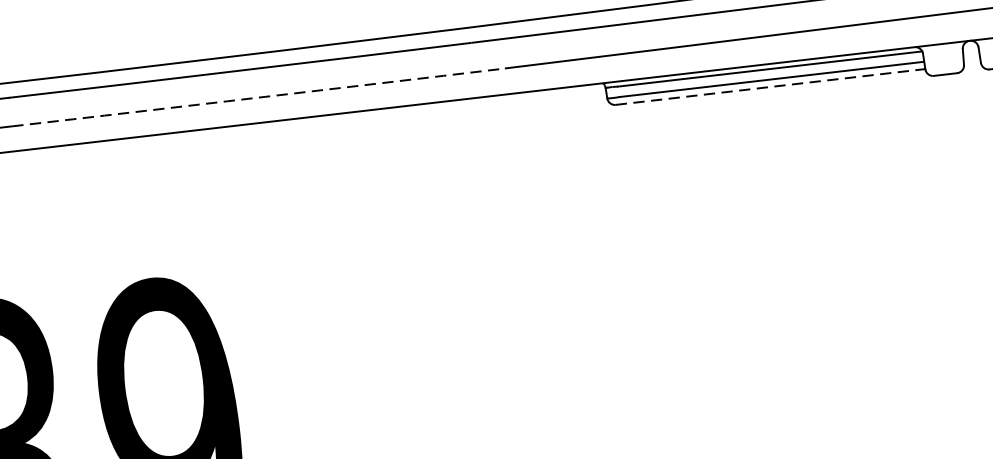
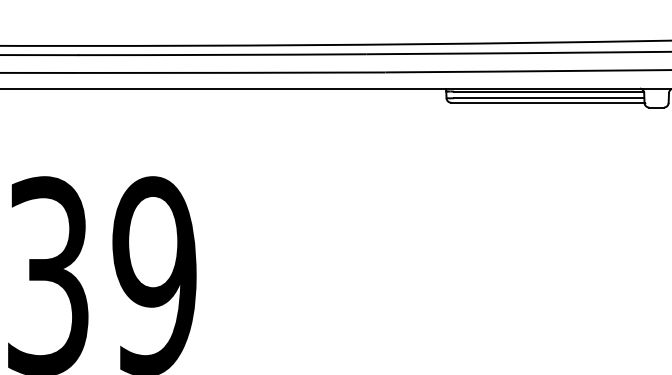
line: (769, 86) -> (547, 102), dashed -> solid
arc: (258, 97) -> (231, 72), dashed -> solid

